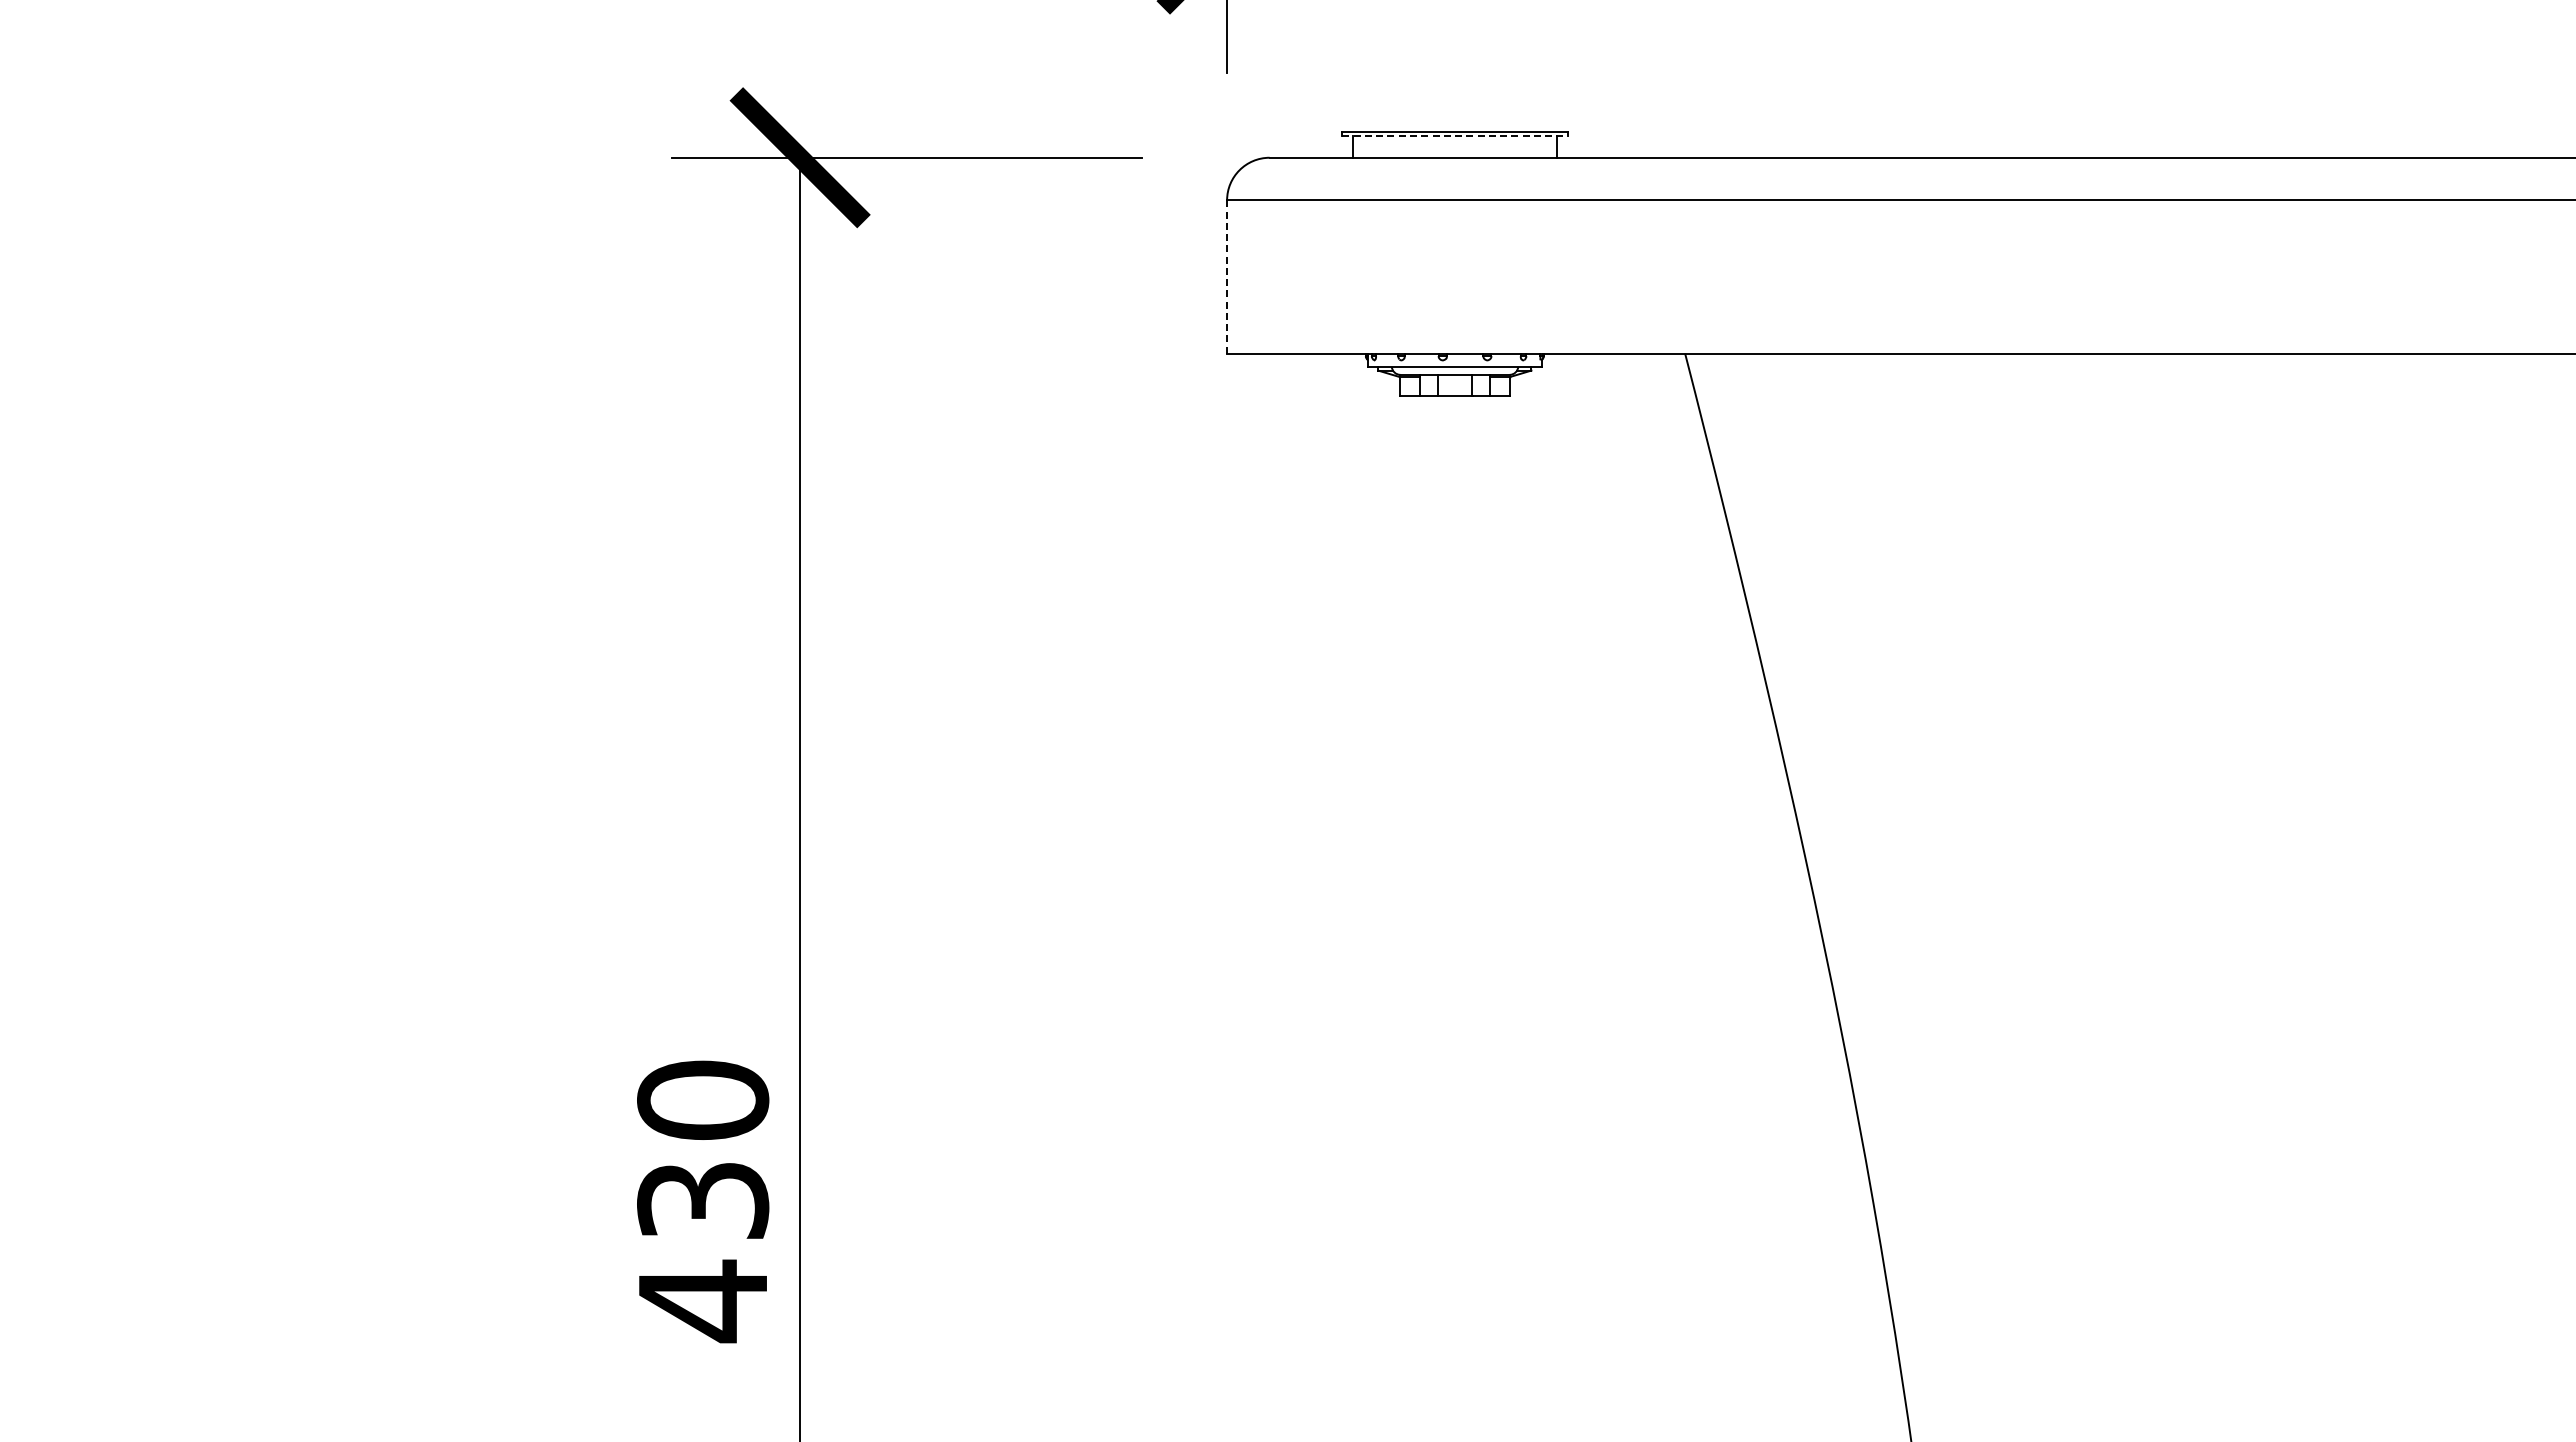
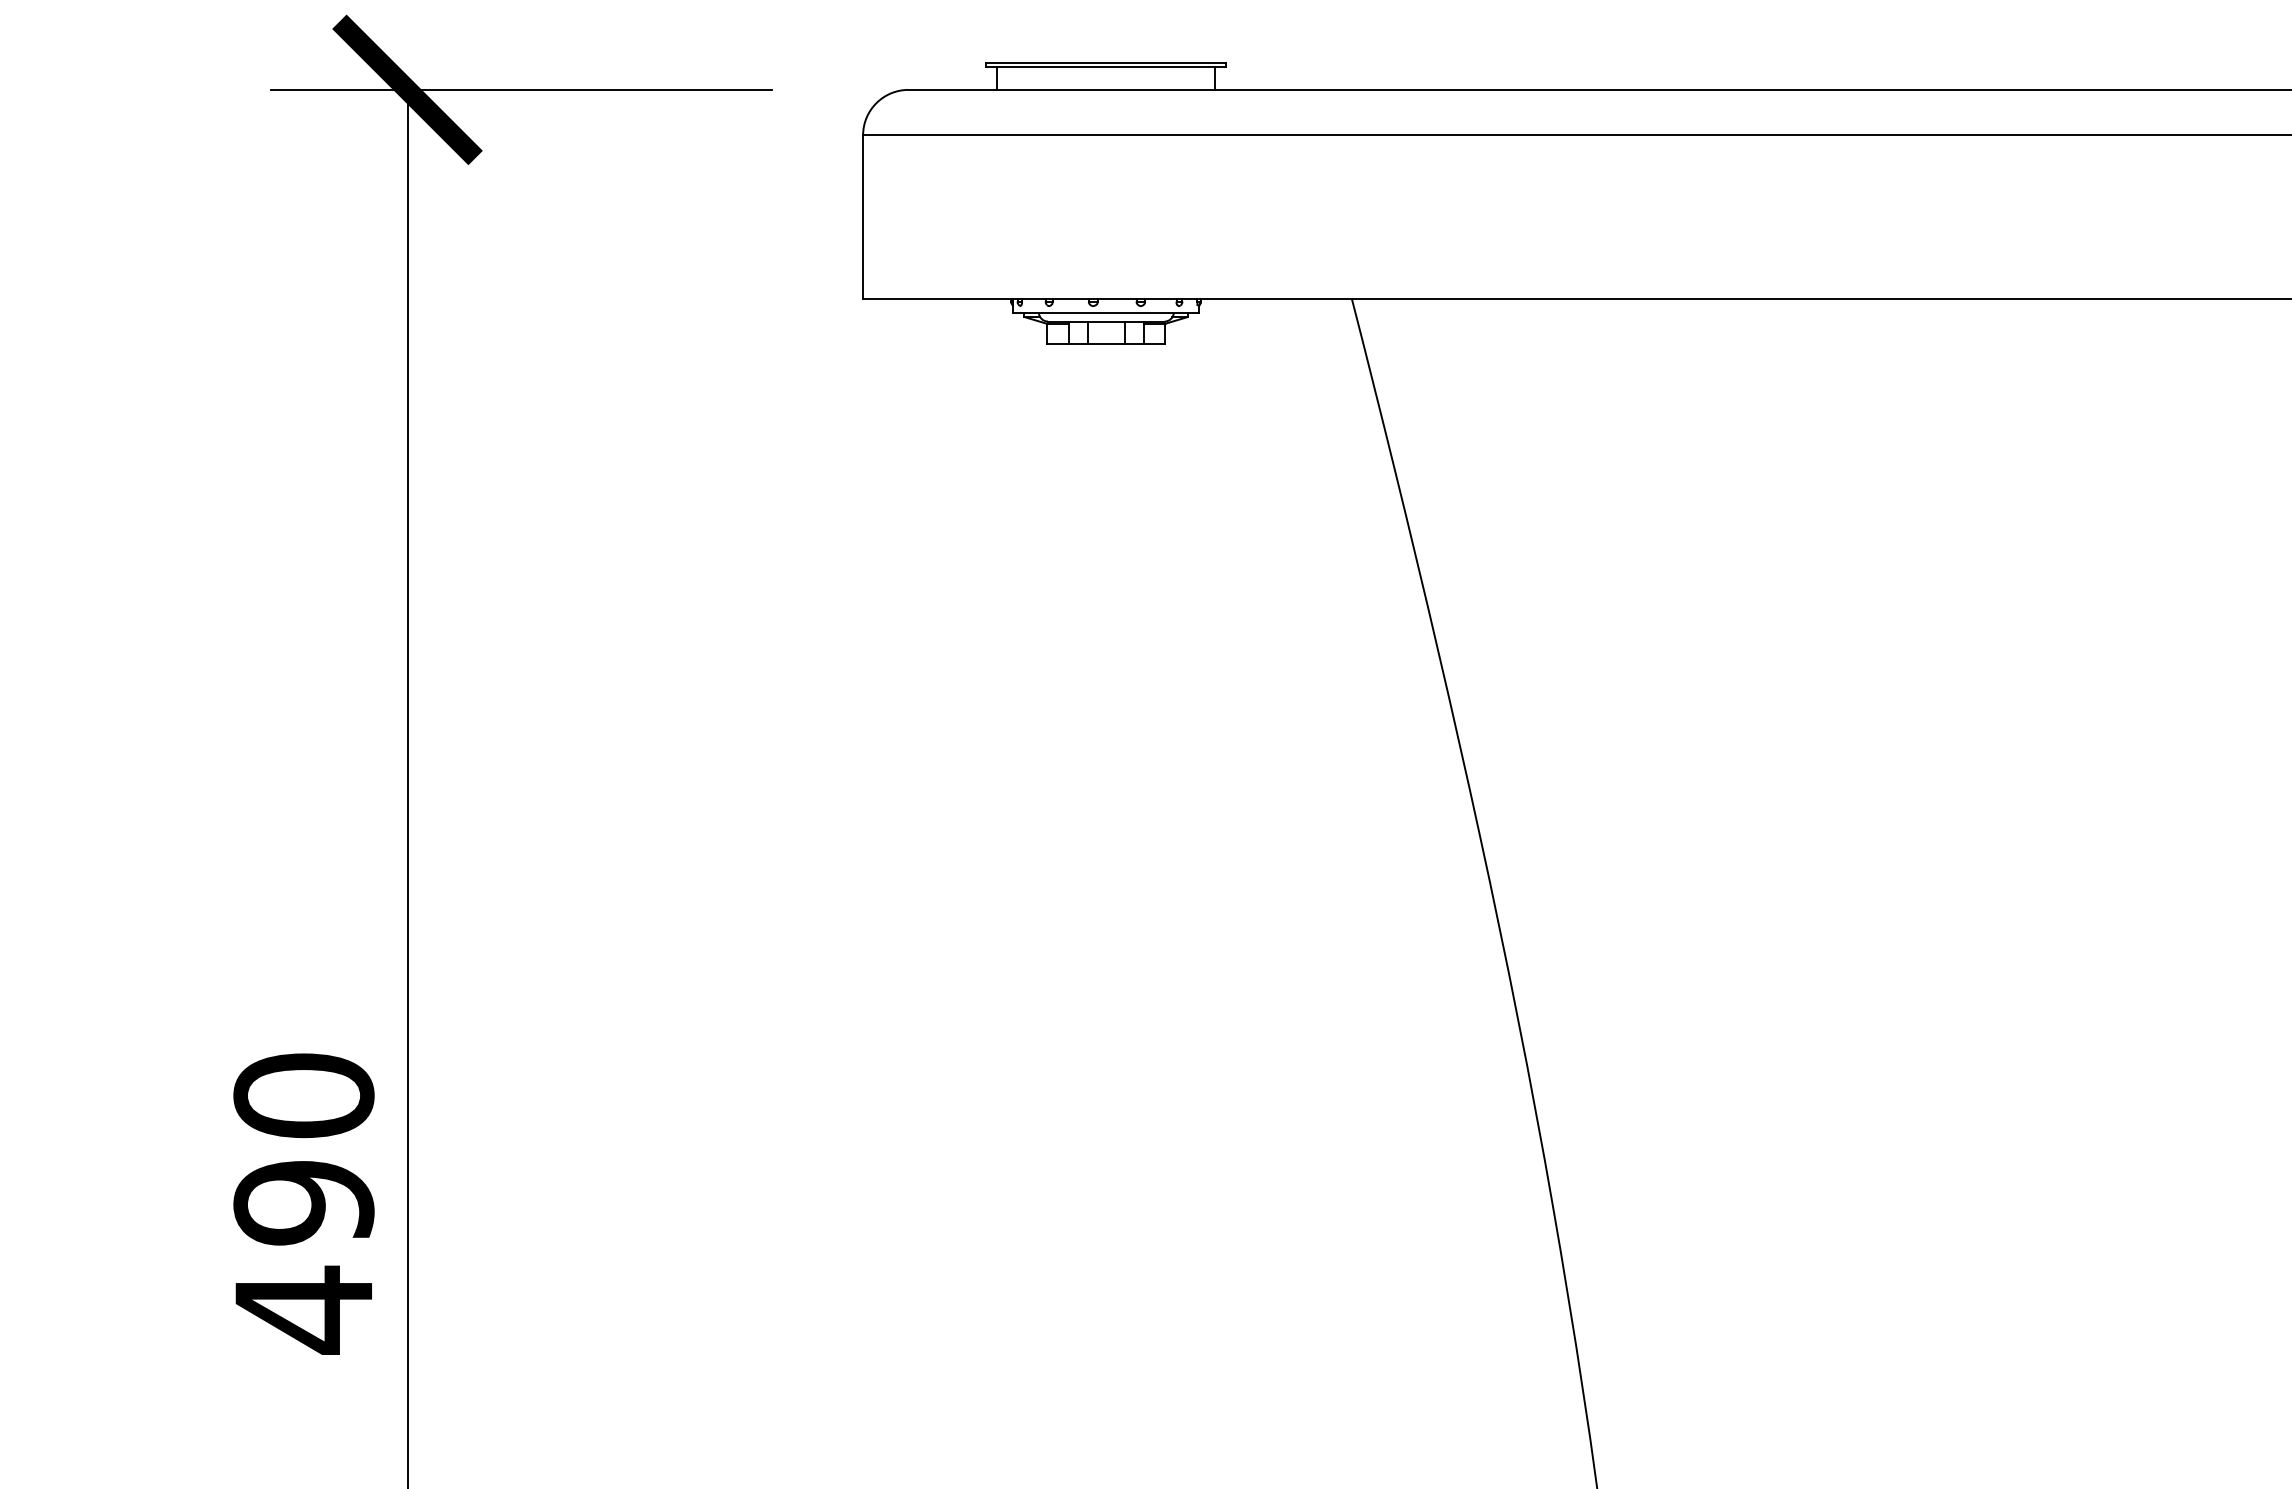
line: (1455, 136) -> (1106, 67), dashed -> solid
line: (1227, 276) -> (863, 216), dashed -> solid
text: (703, 1200) -> (304, 1202), 430 -> 490

